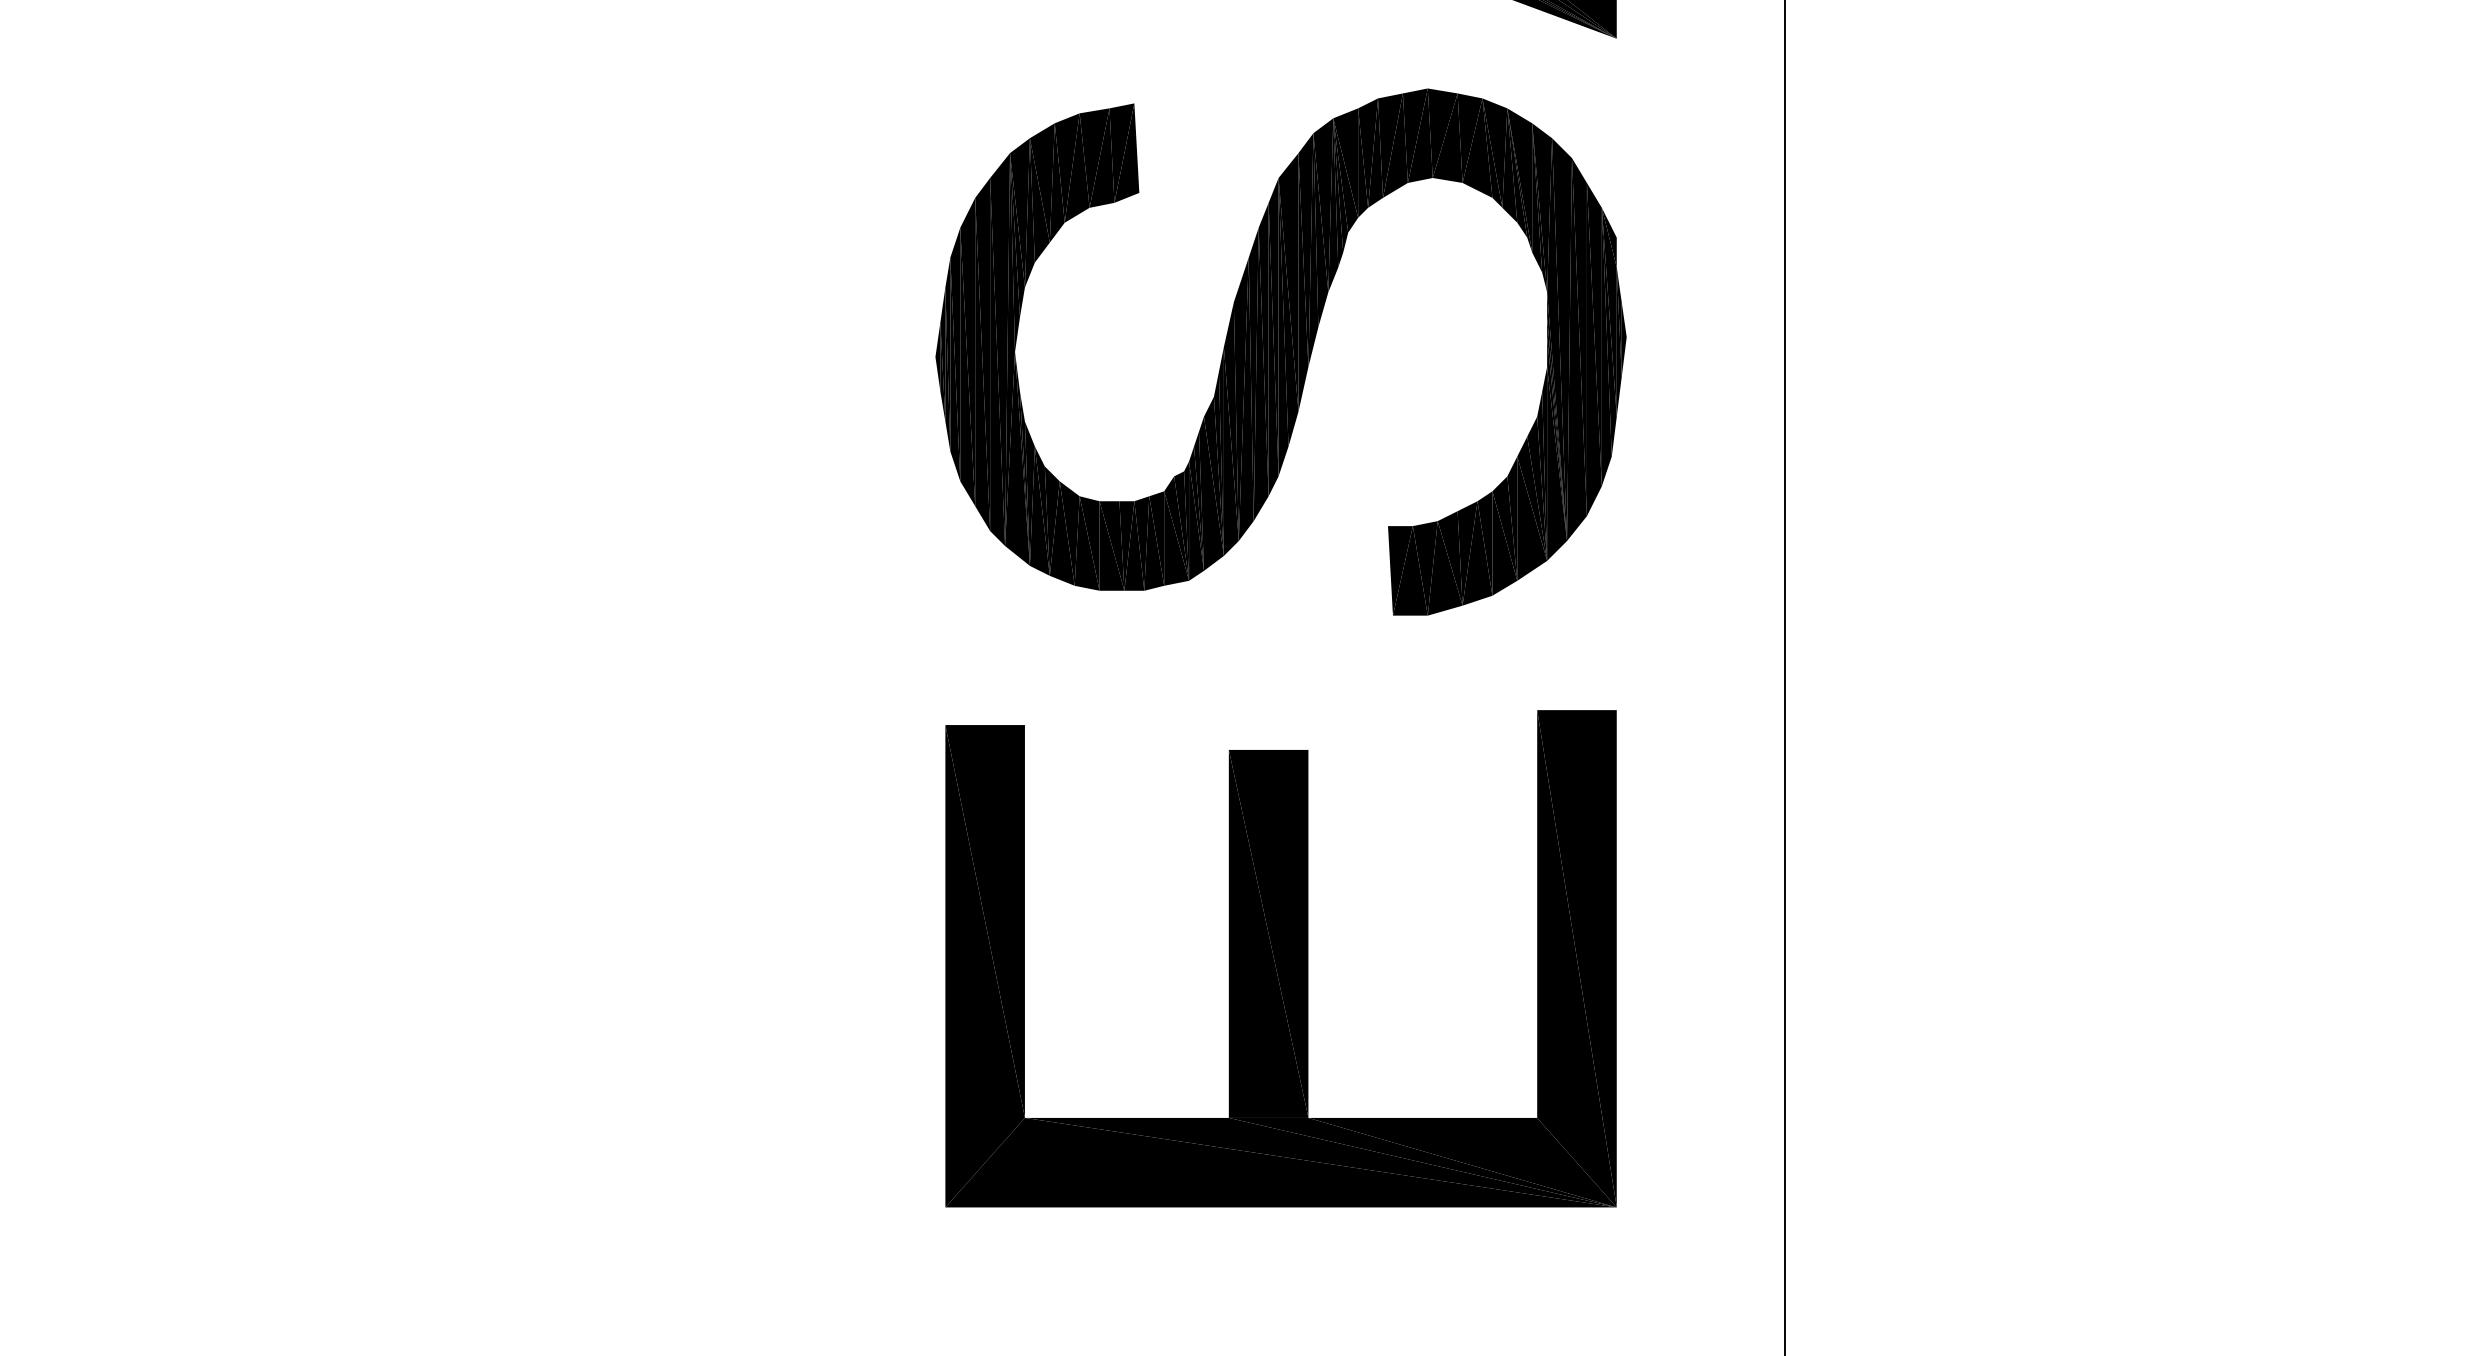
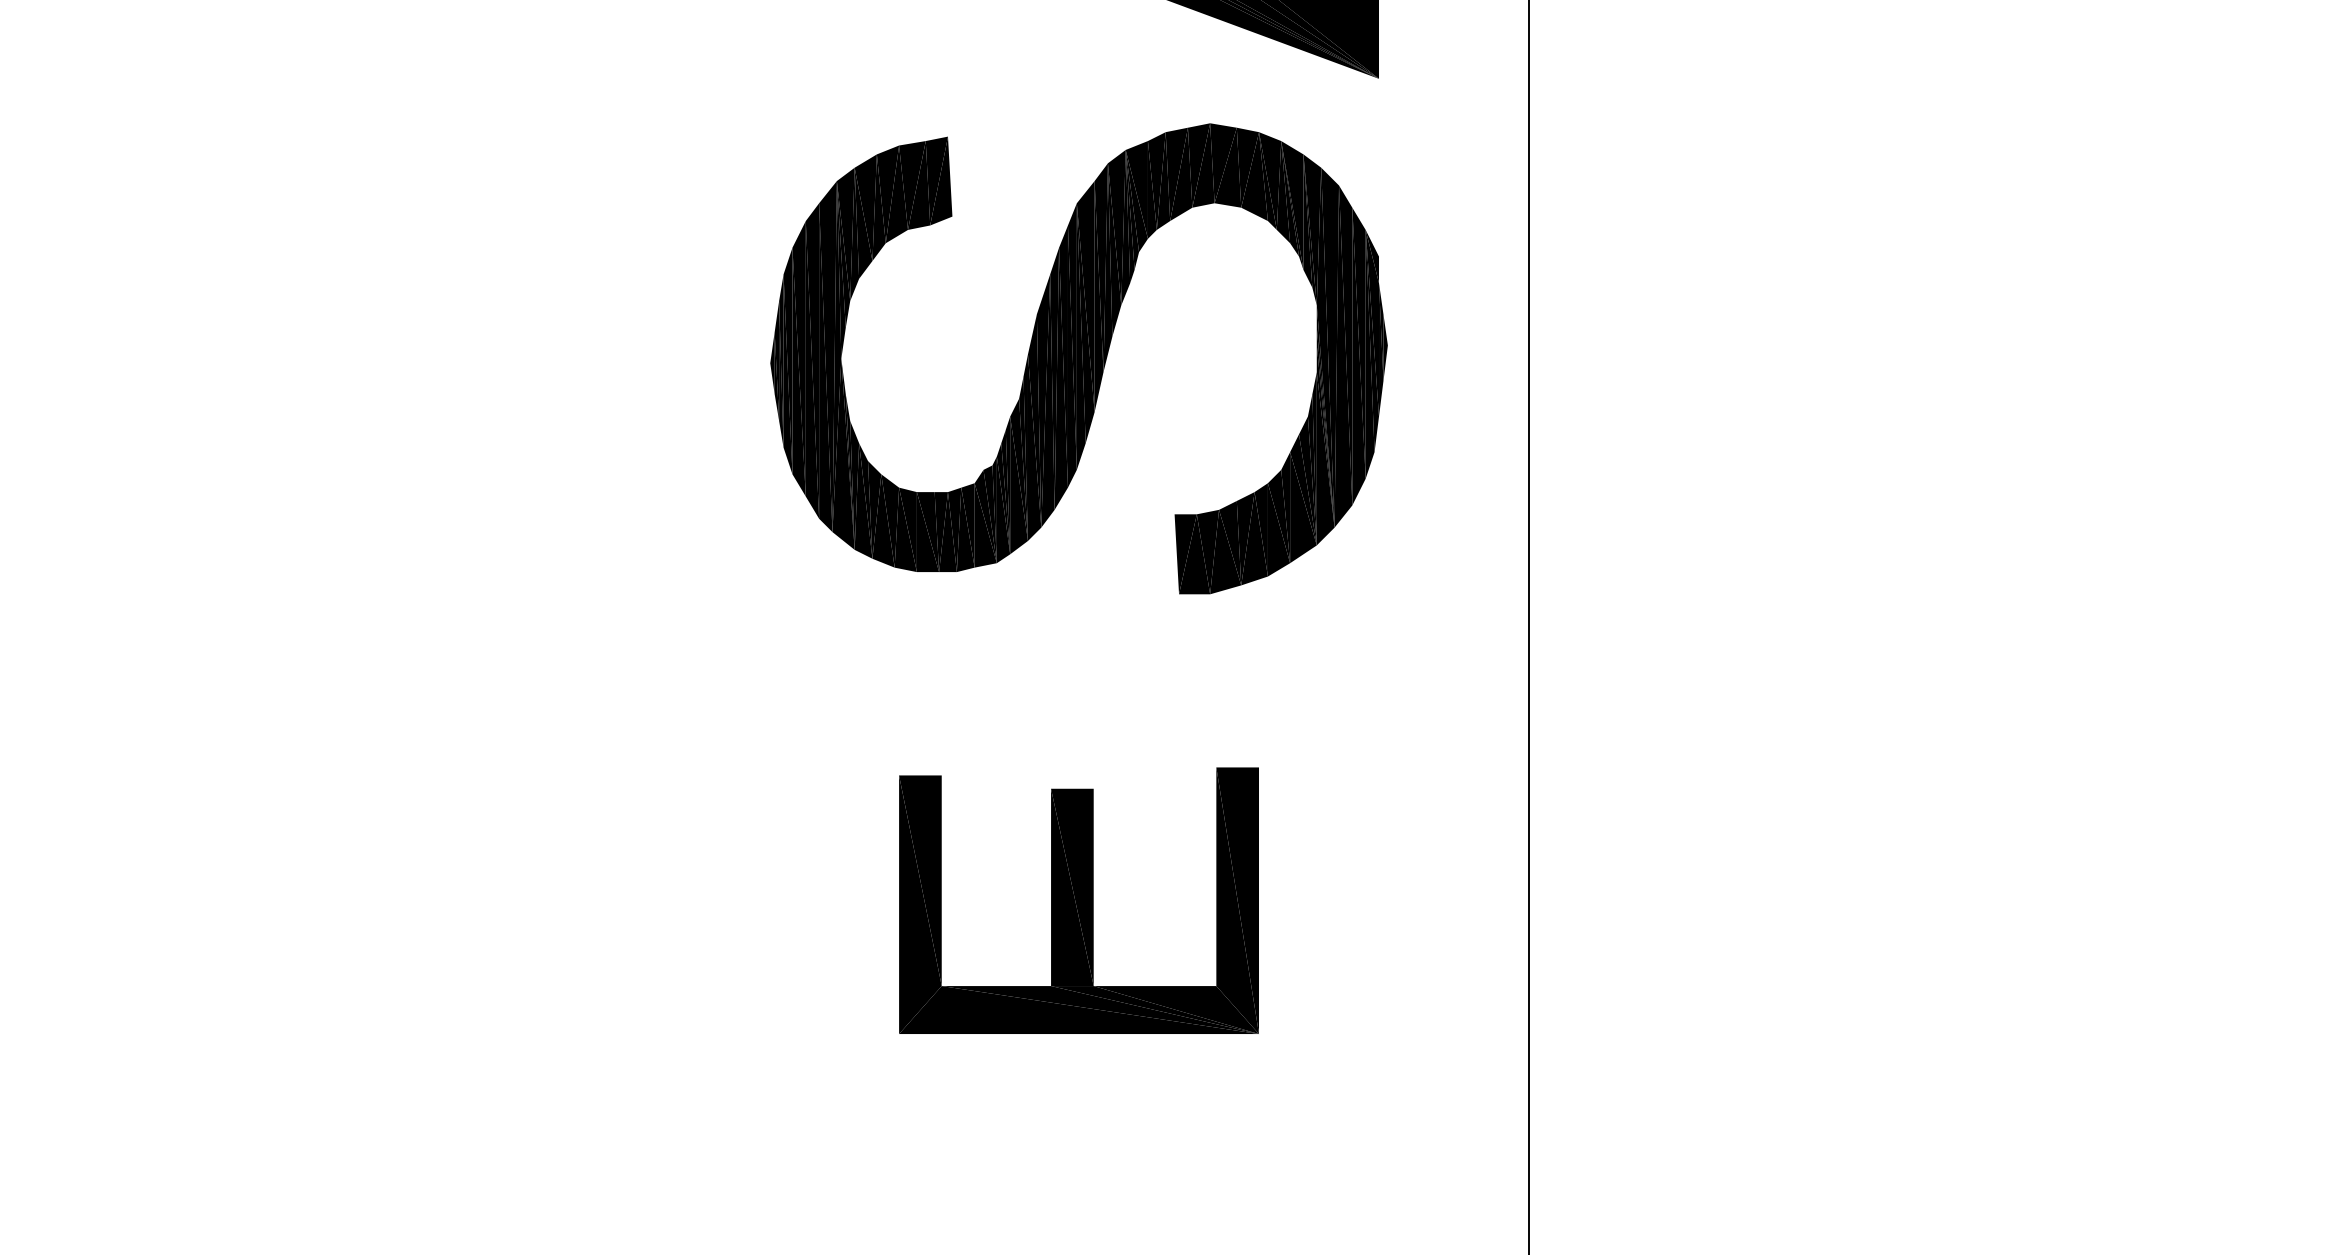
part: (1280, 958) -> (1078, 900), size x0.6

